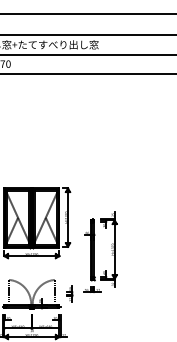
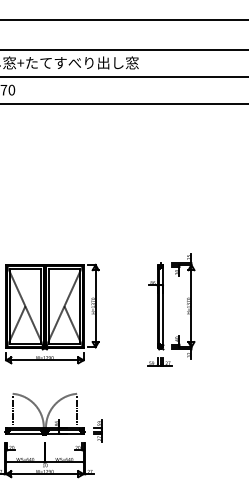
part: (94, 252) -> (163, 309), moved
part: (69, 293) -> (97, 430), moved

